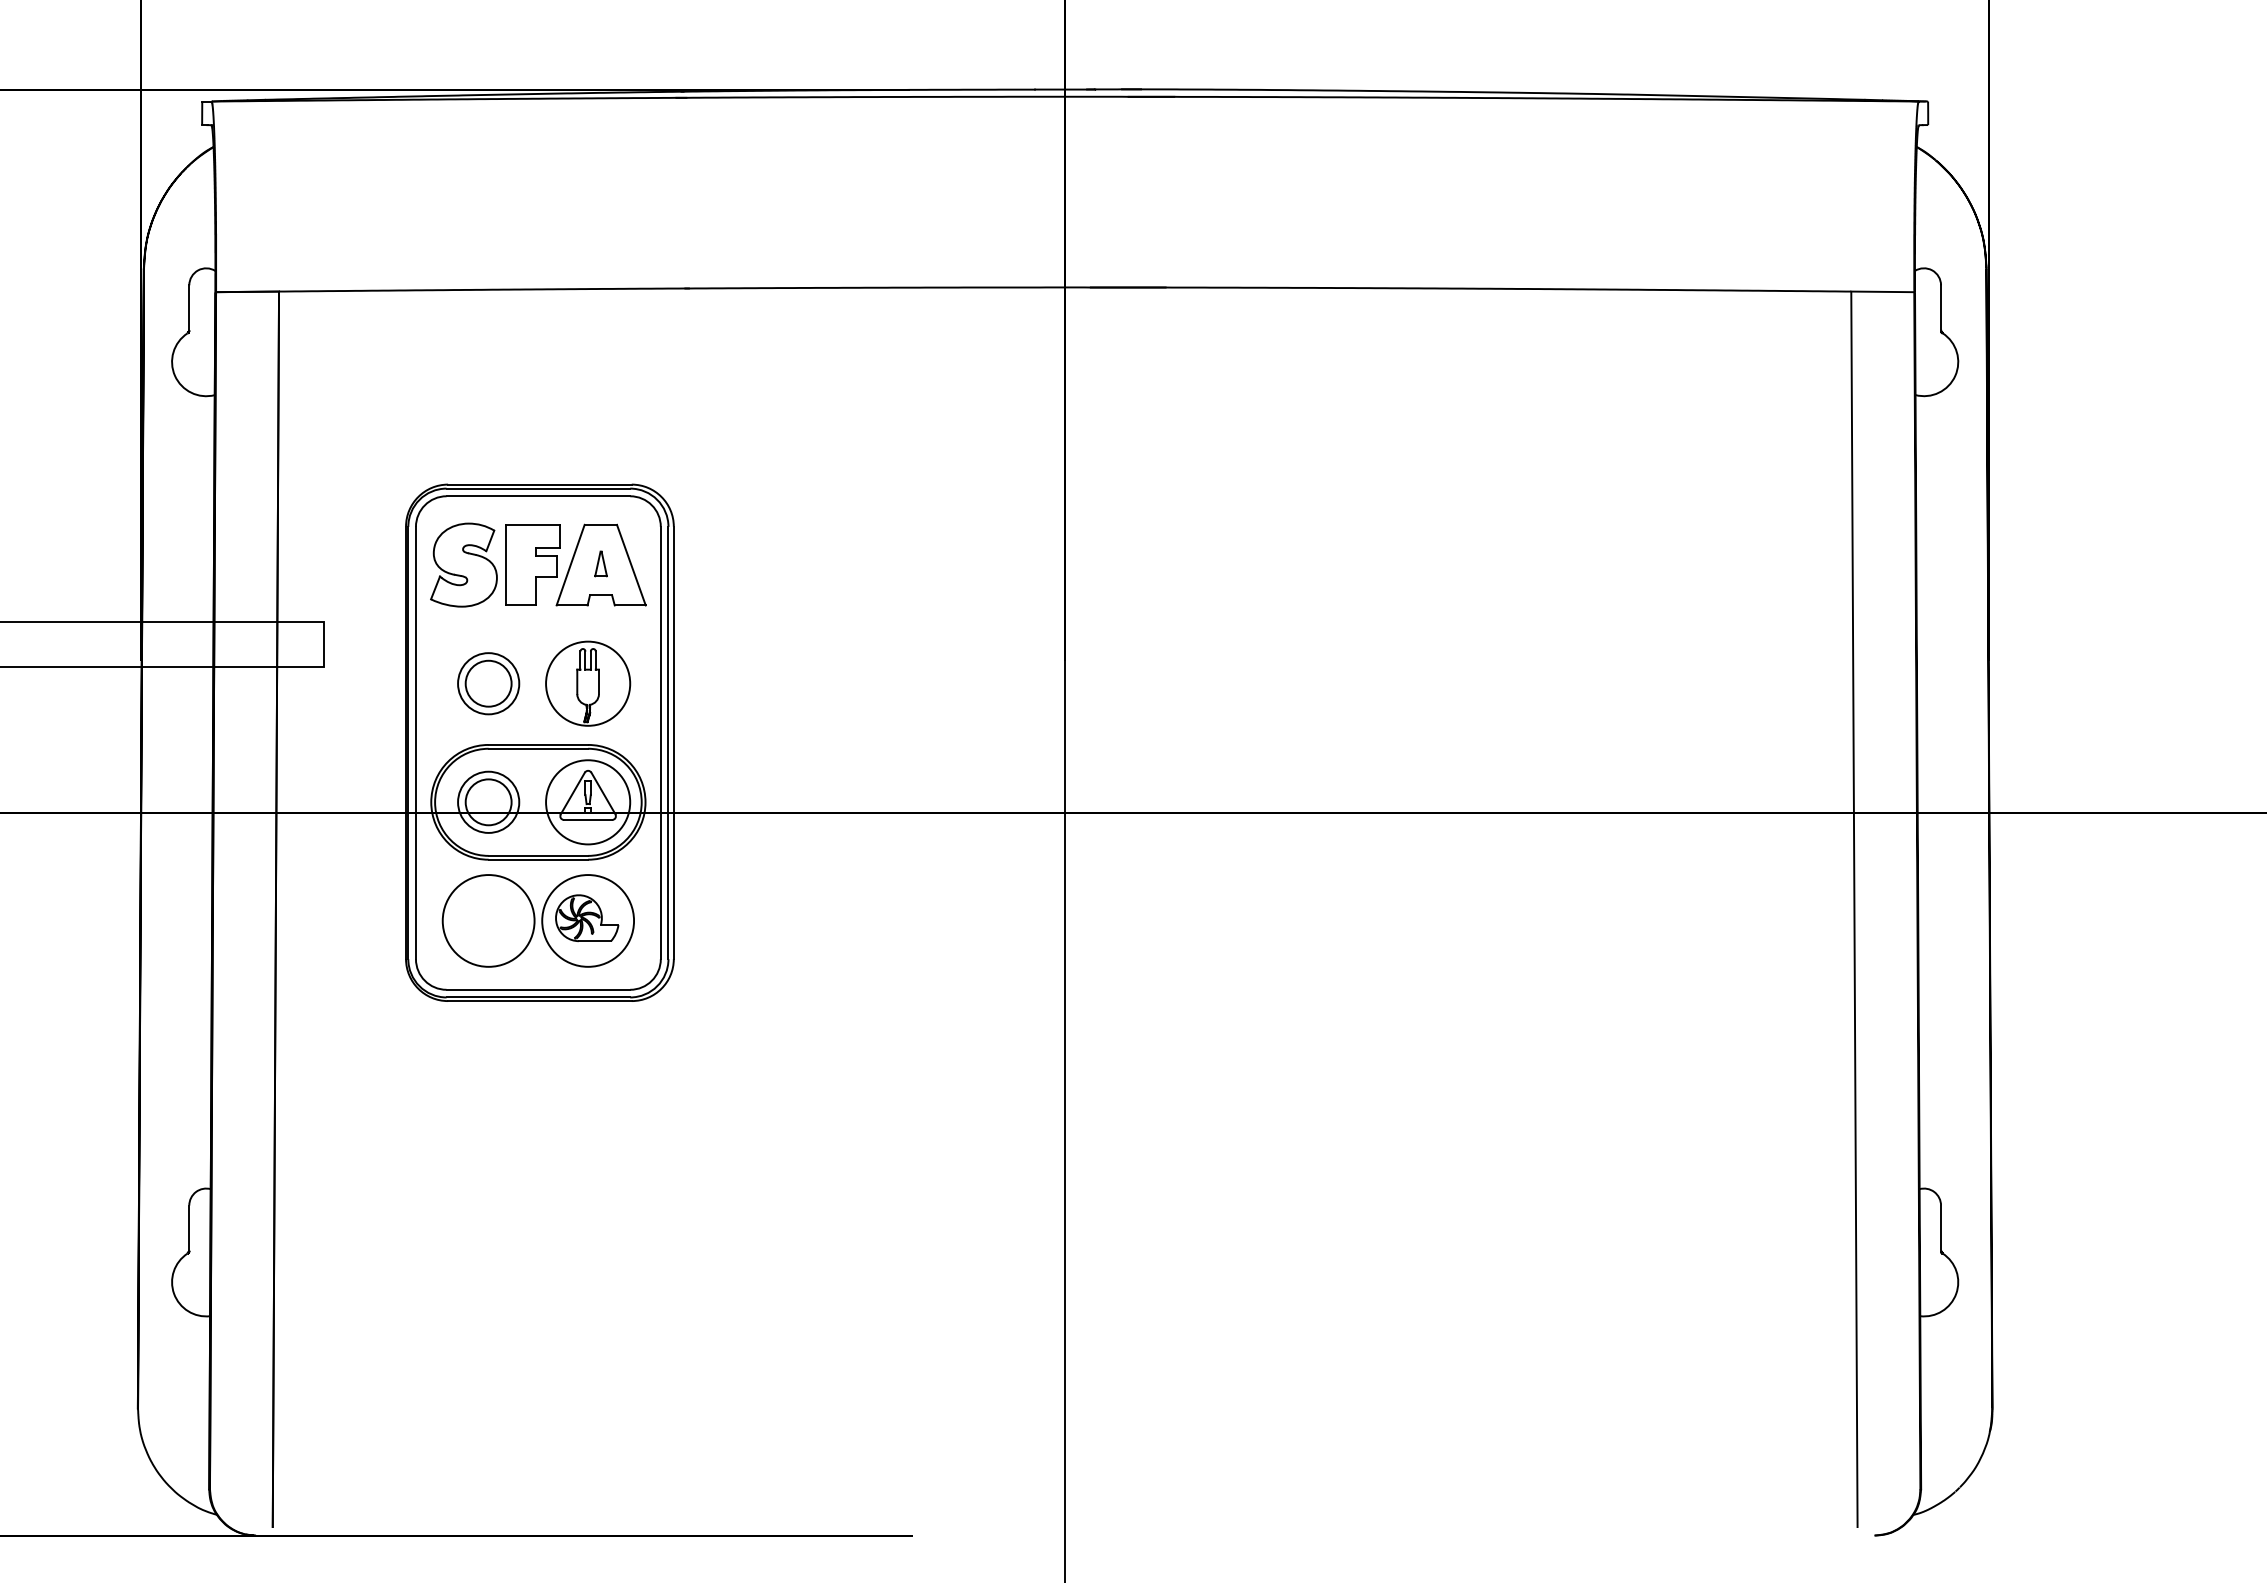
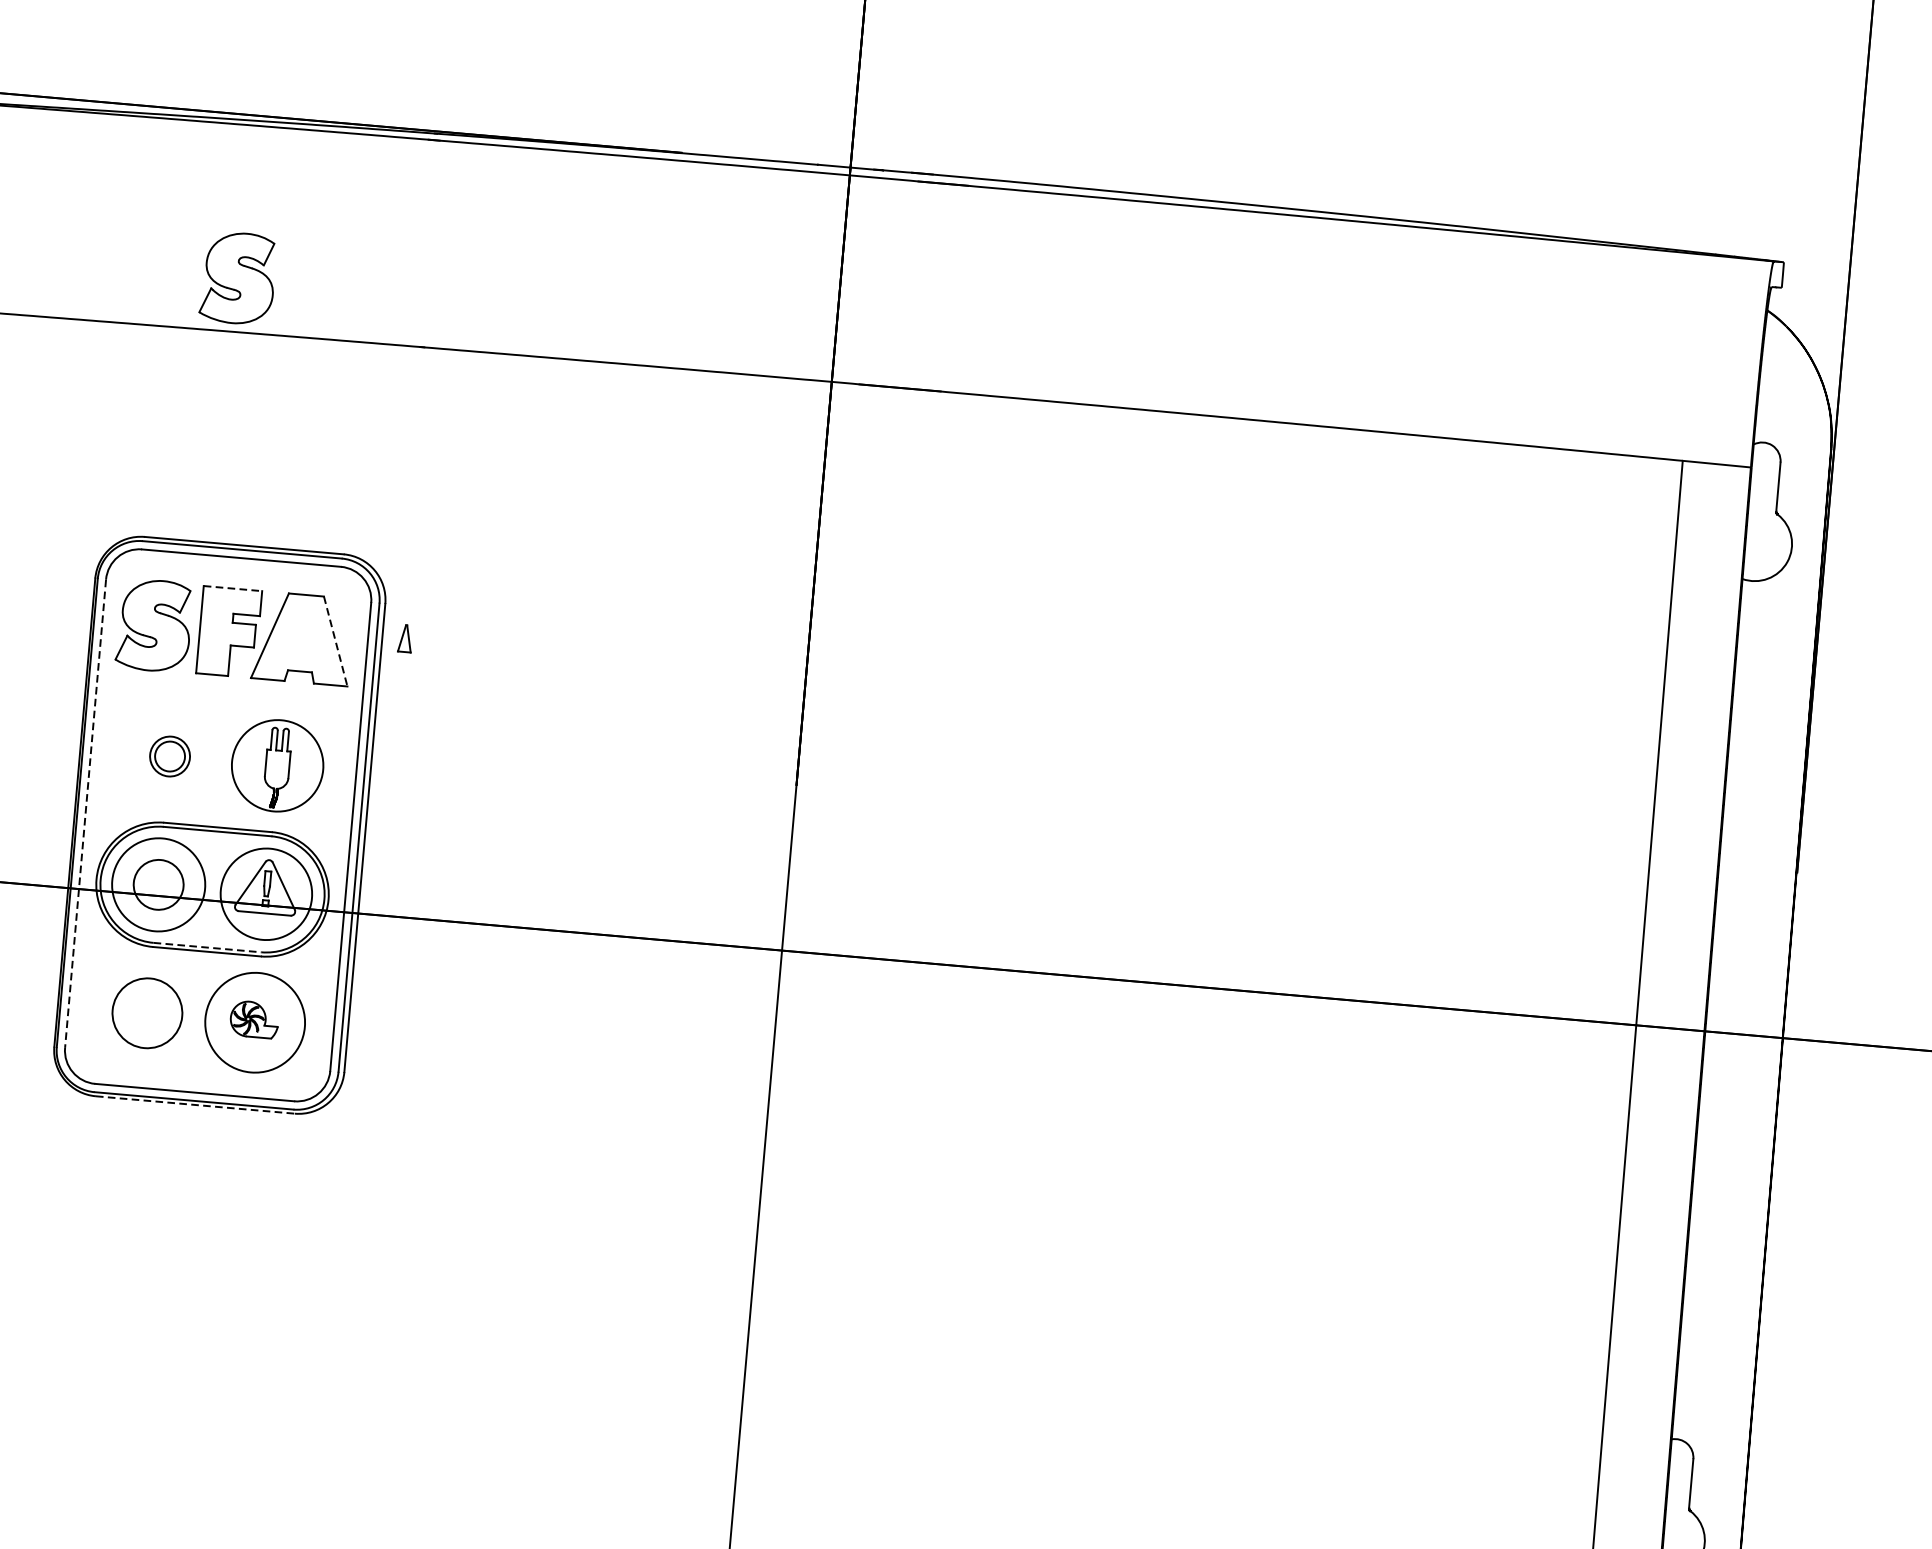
part: (512, 239) -> (237, 277), added
line: (532, 524) -> (232, 588), solid -> dashed
part: (600, 563) -> (404, 638), moved
line: (631, 565) -> (335, 641), solid -> dashed
part: (488, 683) -> (169, 756), size x0.6
line: (415, 743) -> (85, 814), solid -> dashed
circle: (488, 801) -> (158, 883), size x1.4
line: (538, 855) -> (207, 947), solid -> dashed
part: (587, 917) -> (254, 1018), size x0.7
circle: (488, 920) -> (147, 1012), size x0.7
line: (539, 1001) -> (194, 1105), solid -> dashed

